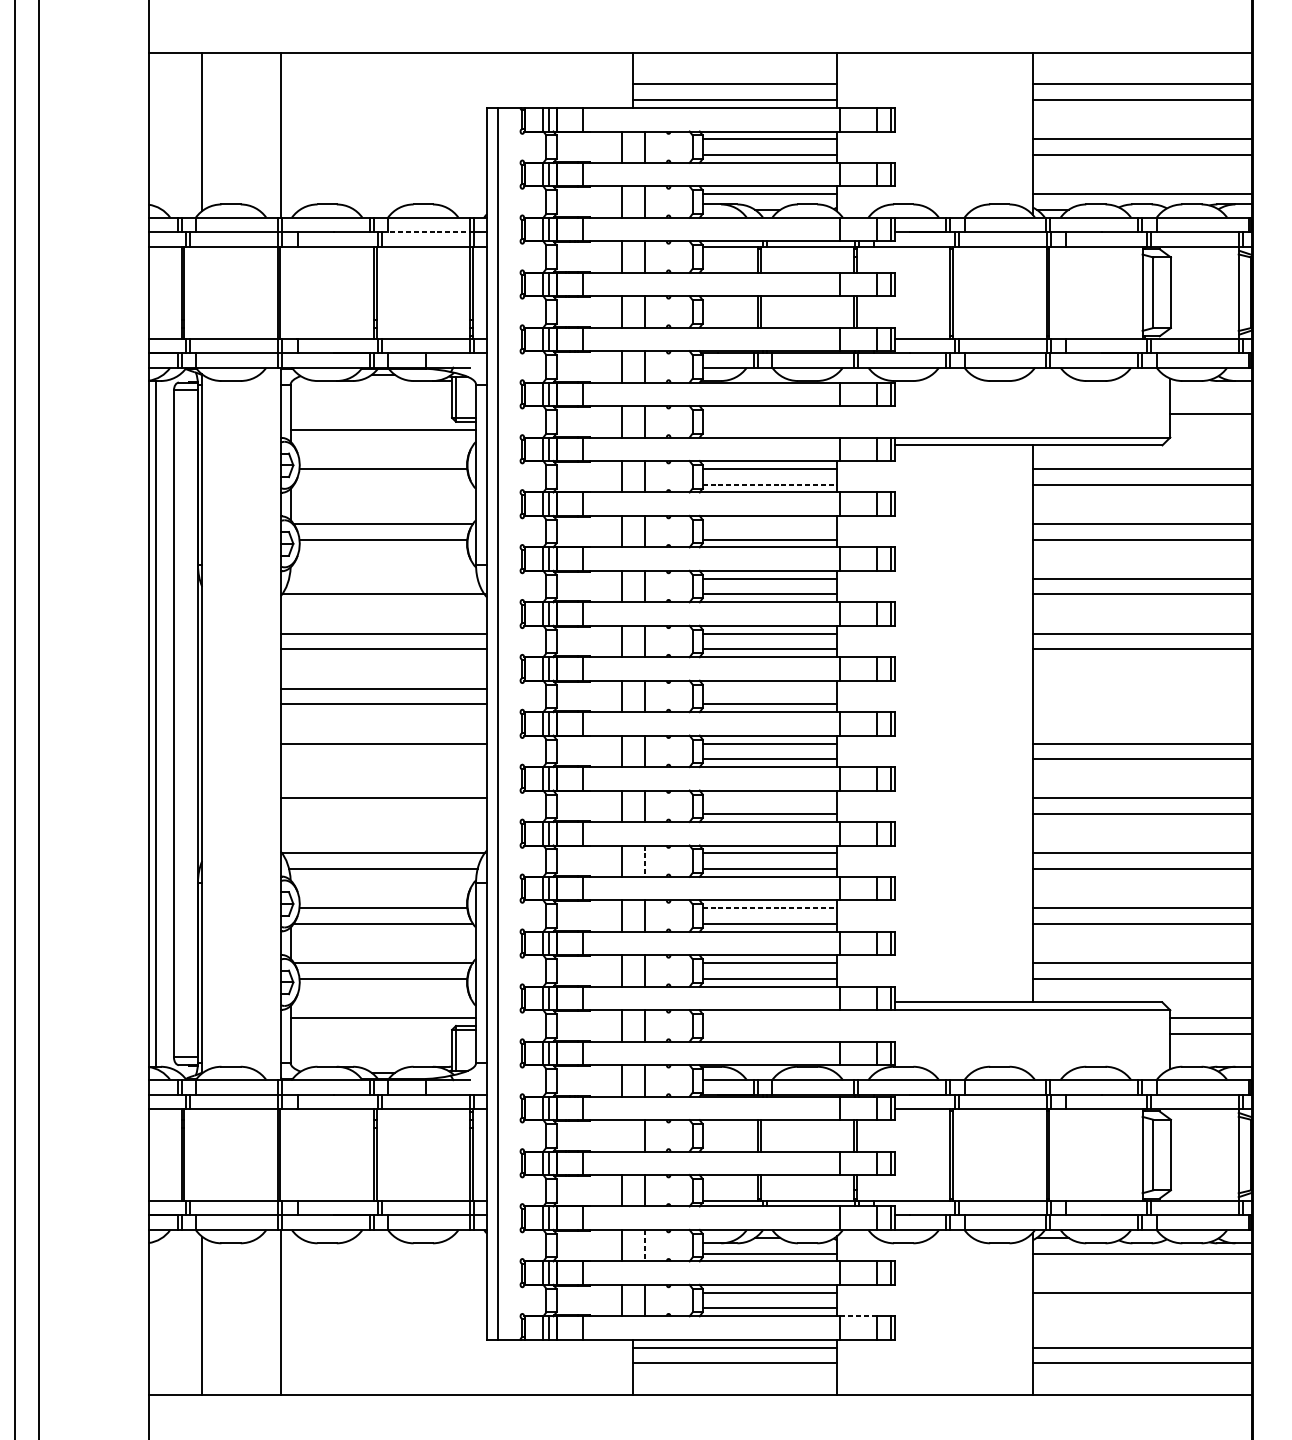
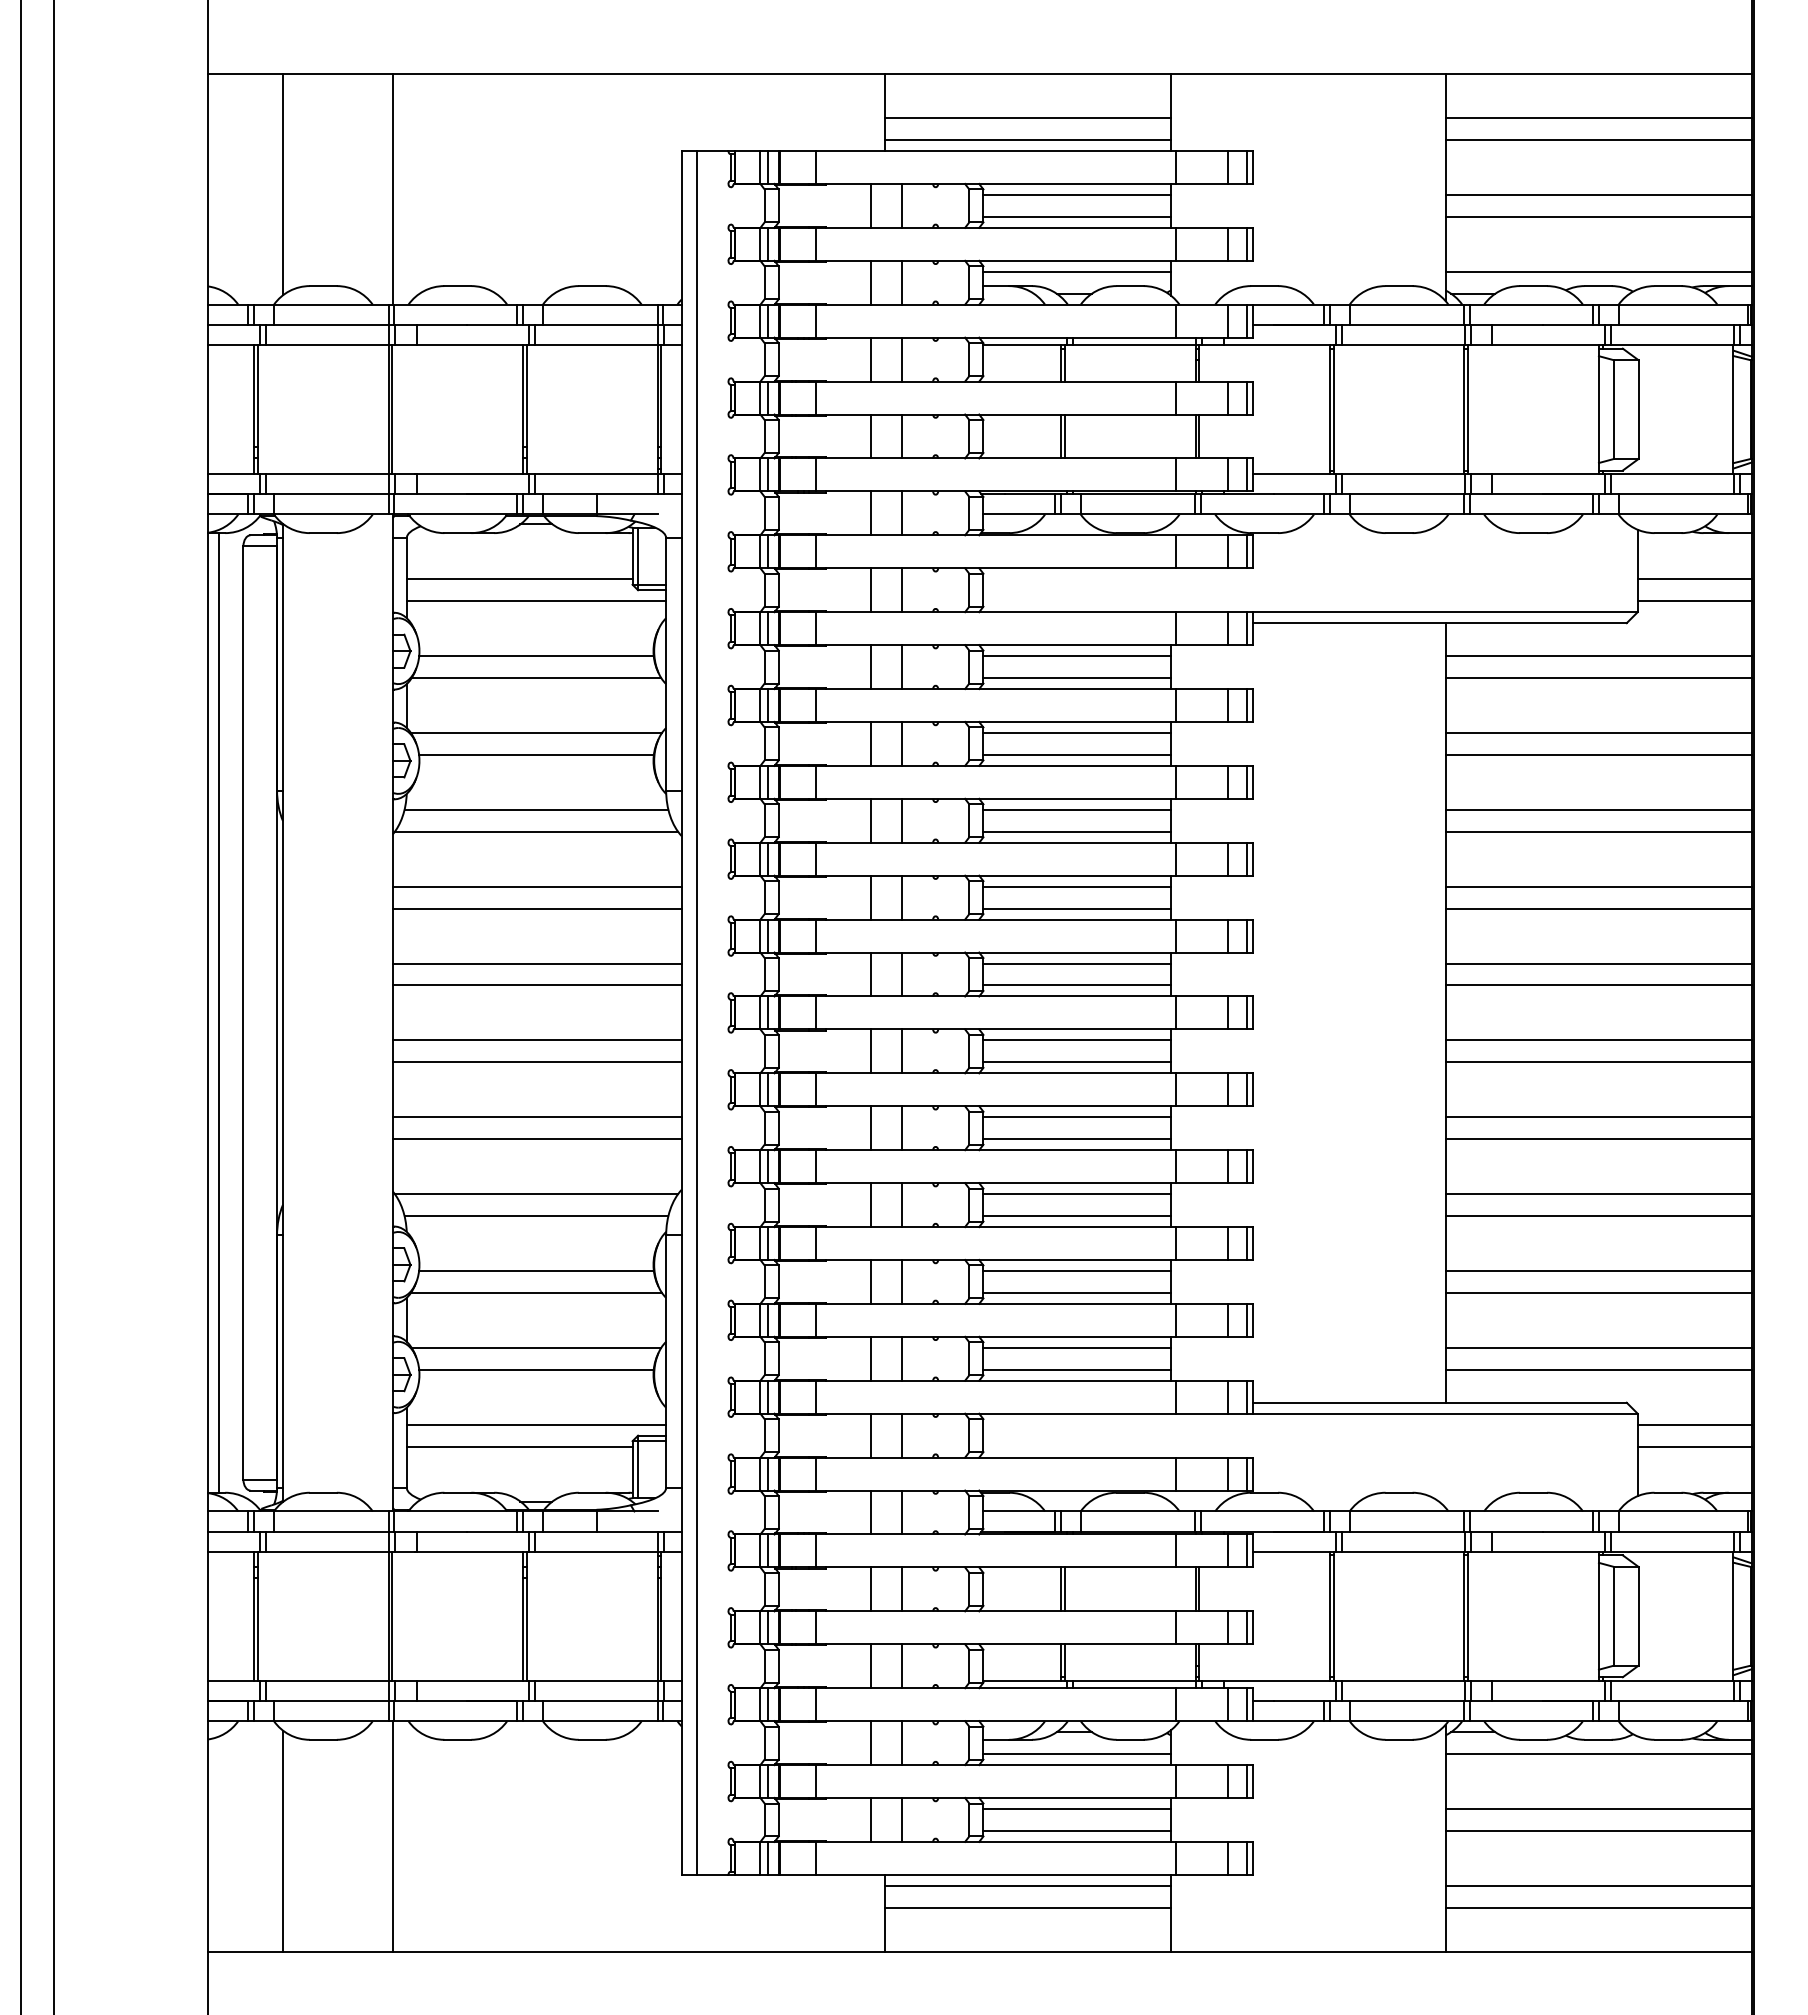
line: (426, 232) -> (596, 325), dashed -> solid
line: (371, 414) -> (519, 579), added
line: (1210, 429) -> (1694, 601), added
line: (383, 484) -> (536, 678), added
line: (769, 484) -> (1077, 678), dashed -> solid
line: (769, 523) -> (1077, 732), added
line: (383, 578) -> (536, 809), added
line: (769, 688) -> (1077, 963), added
line: (1142, 688) -> (1598, 963), added
line: (1142, 704) -> (1598, 985), added
line: (383, 759) -> (536, 1062), added
line: (769, 798) -> (1077, 1117), added
line: (383, 814) -> (536, 1139), added
line: (644, 861) -> (902, 1205), dashed -> solid
line: (769, 907) -> (1077, 1270), dashed -> solid
line: (371, 1033) -> (519, 1446), added
line: (622, 1135) -> (871, 1589), added
line: (644, 1245) -> (902, 1743), dashed -> solid
line: (1142, 1308) -> (1598, 1830), added
line: (858, 1315) -> (1201, 1841), dashed -> solid

